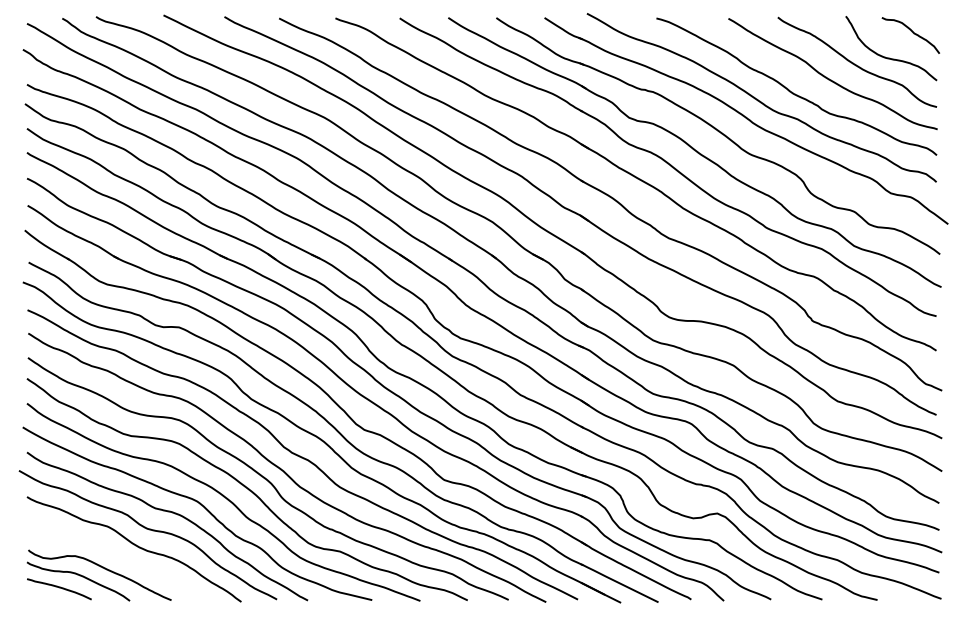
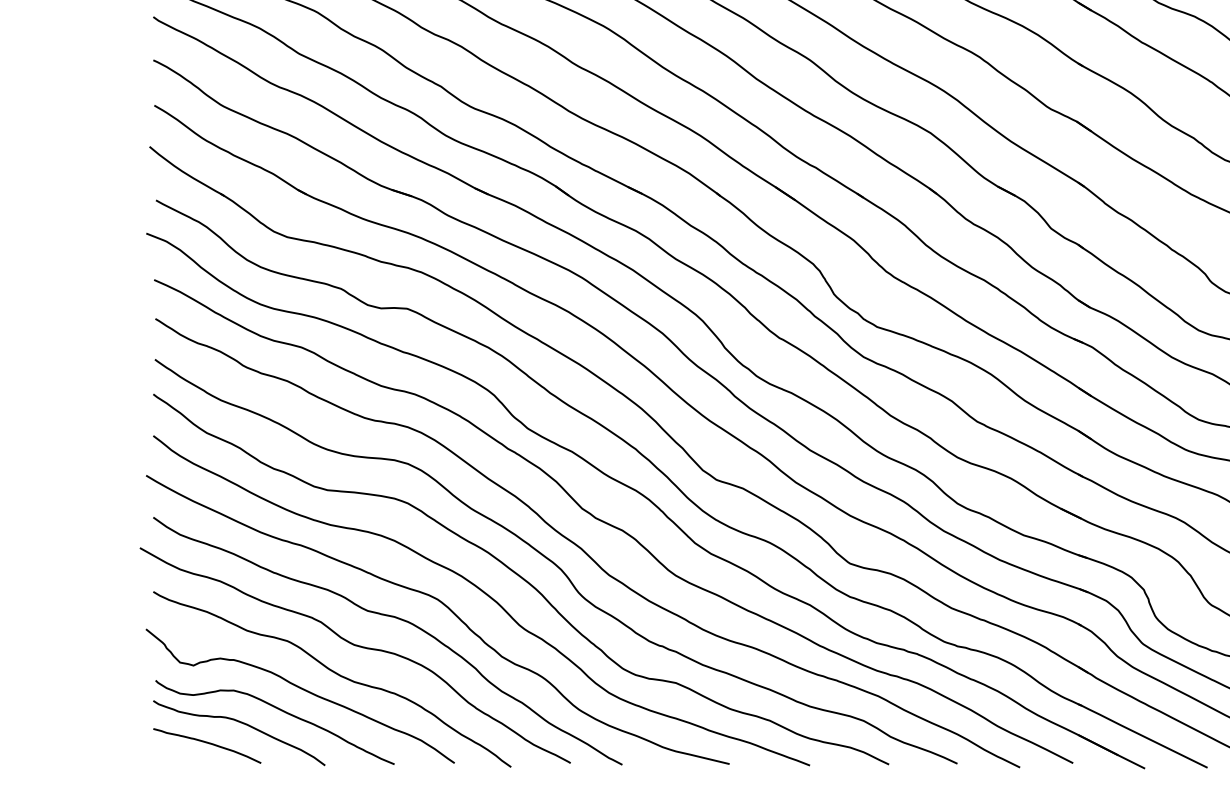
curve: (116, 556) -> (302, 691), added

